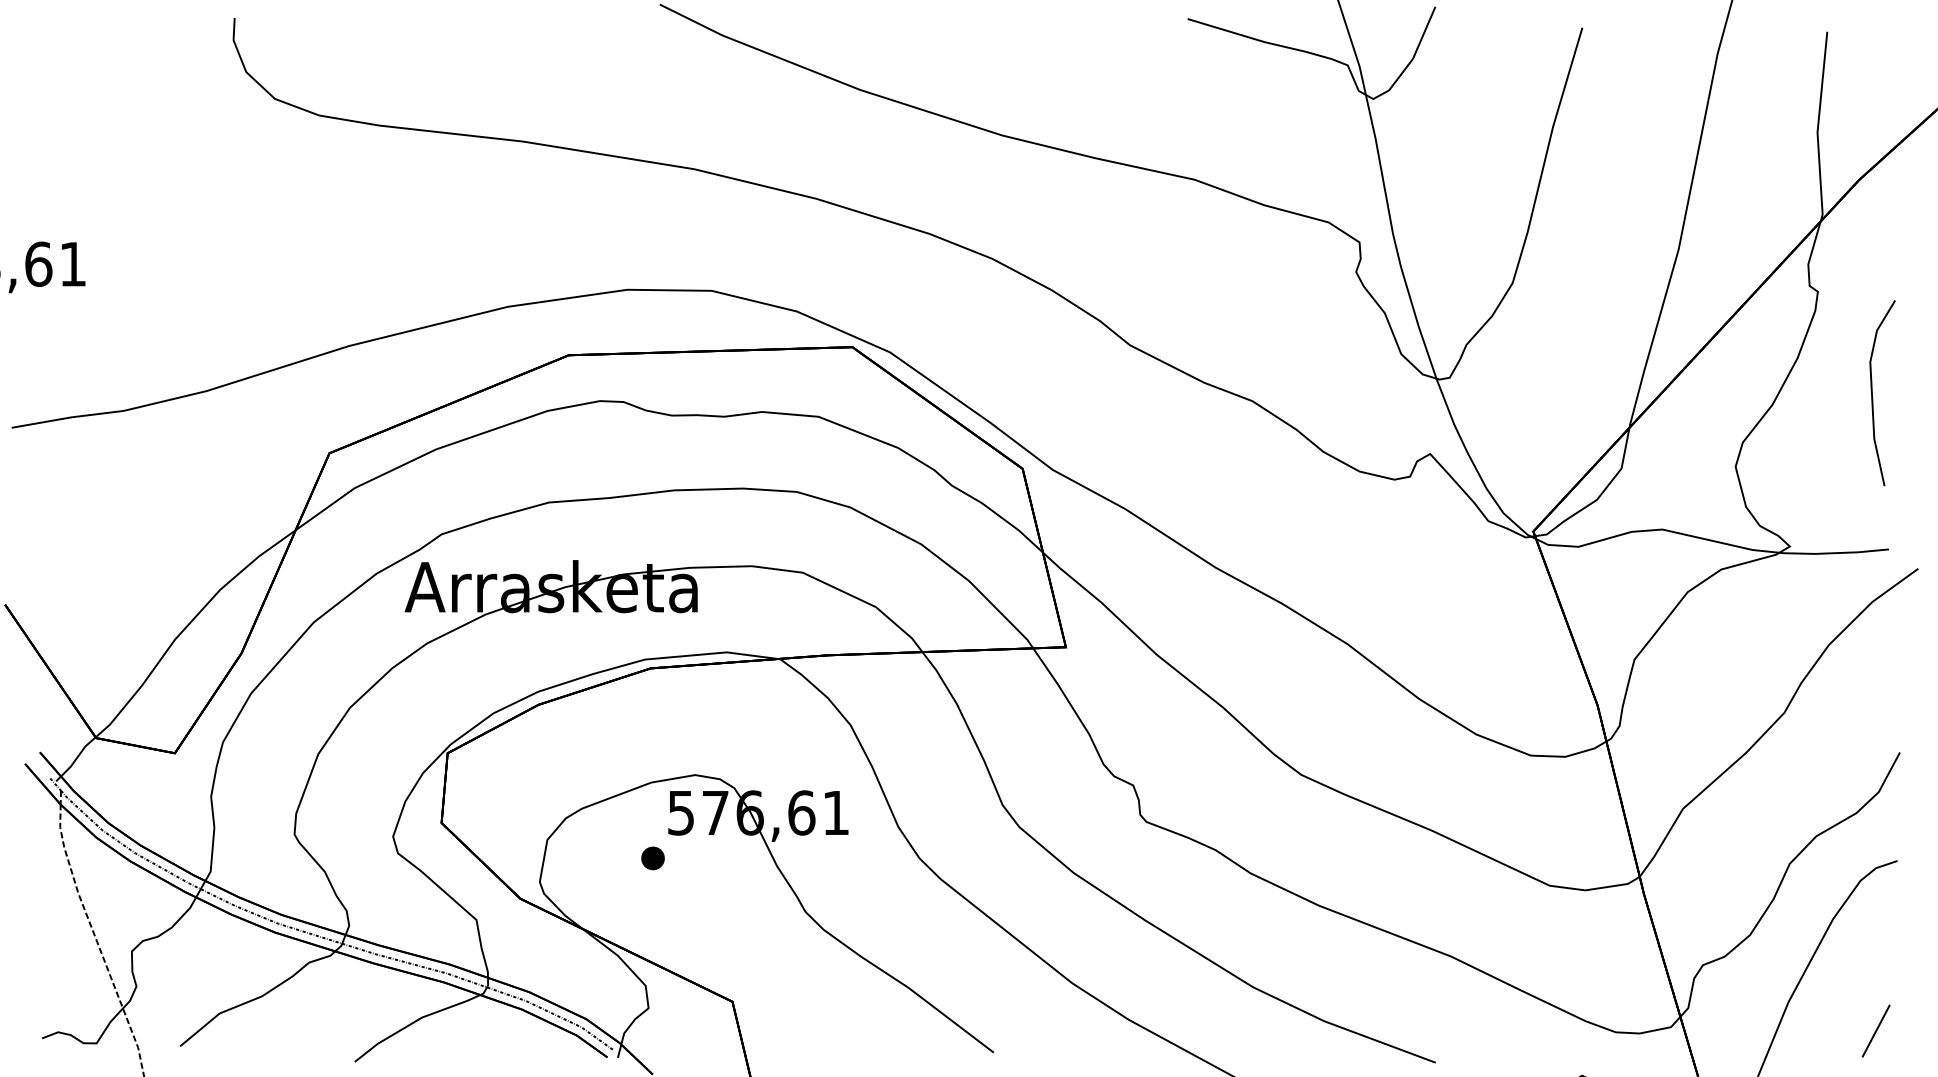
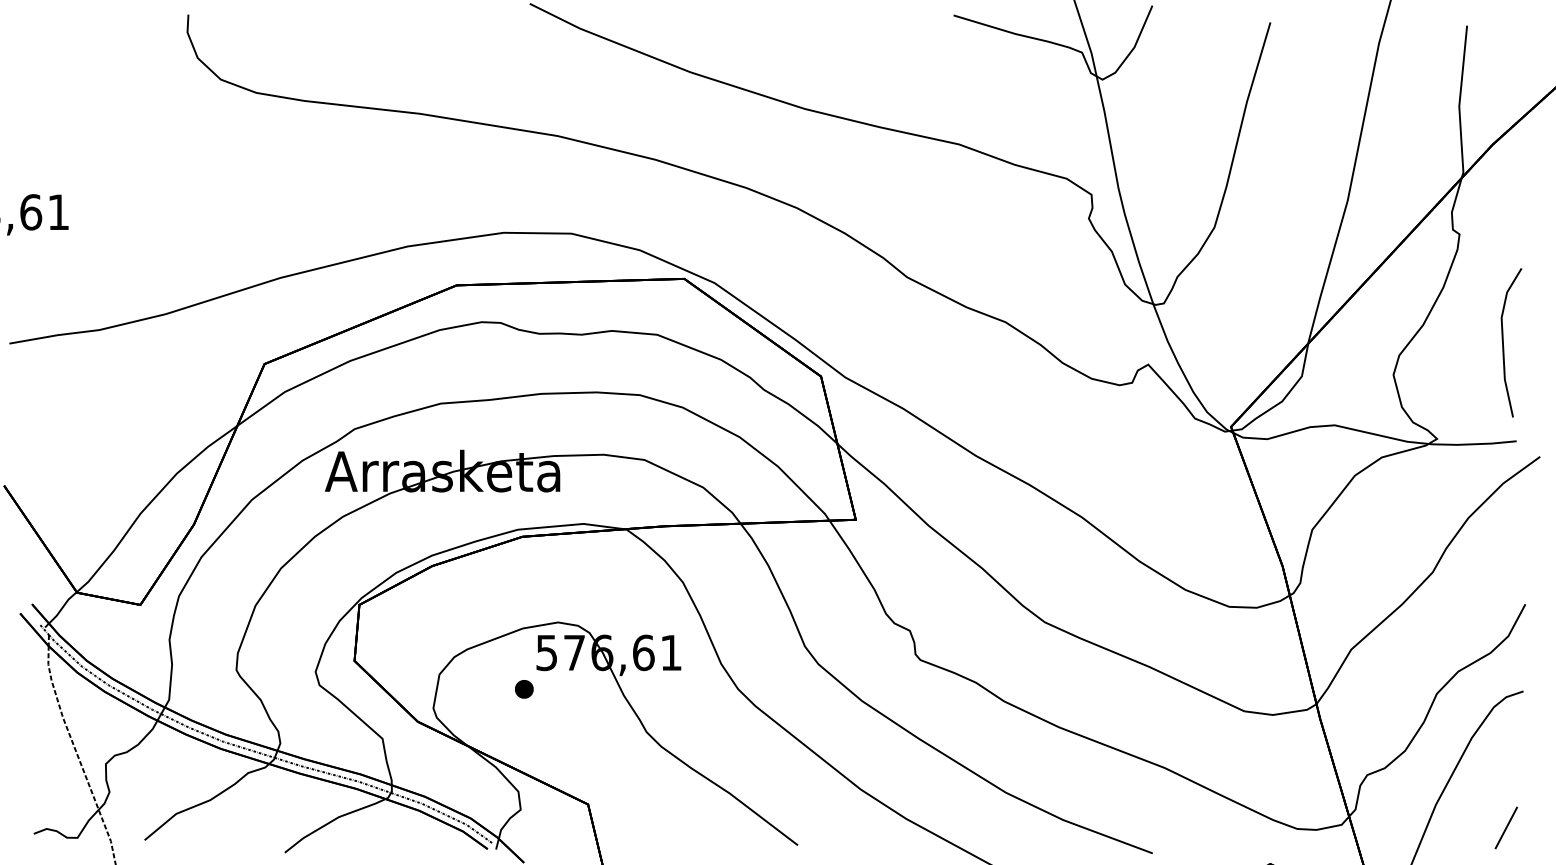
line: (1872, 392) -> (1503, 342), moved

